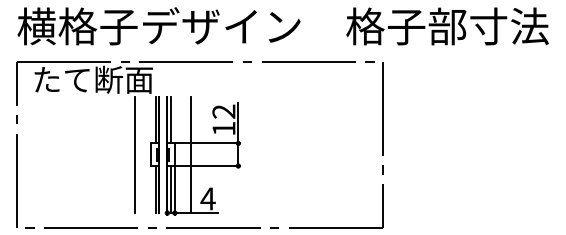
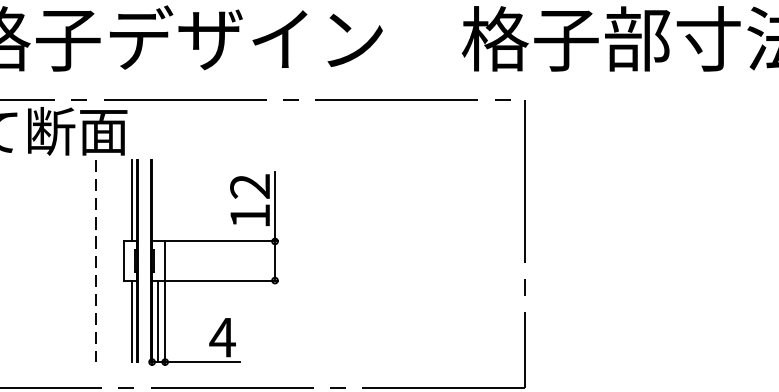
line: (170, 119) -> (157, 200), removed
line: (191, 154) -> (193, 260), removed
line: (134, 155) -> (95, 262), solid -> dashed

